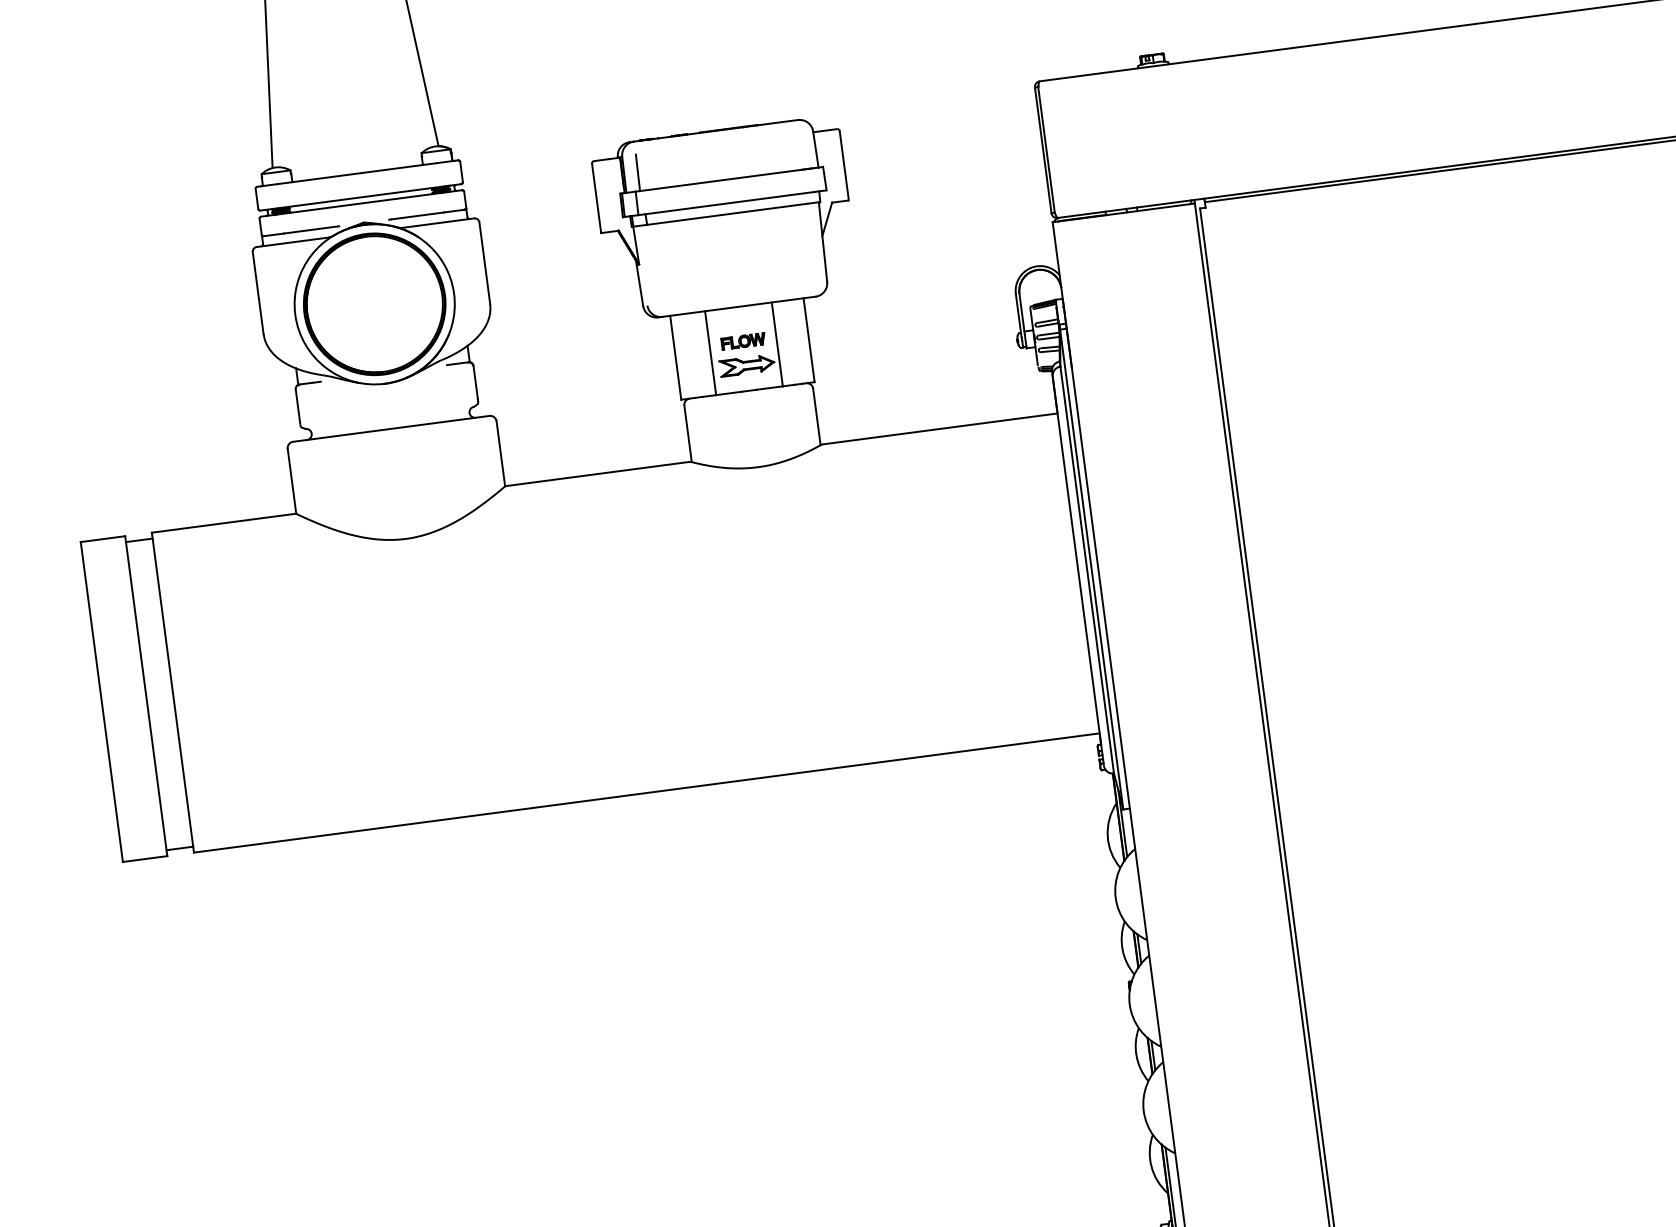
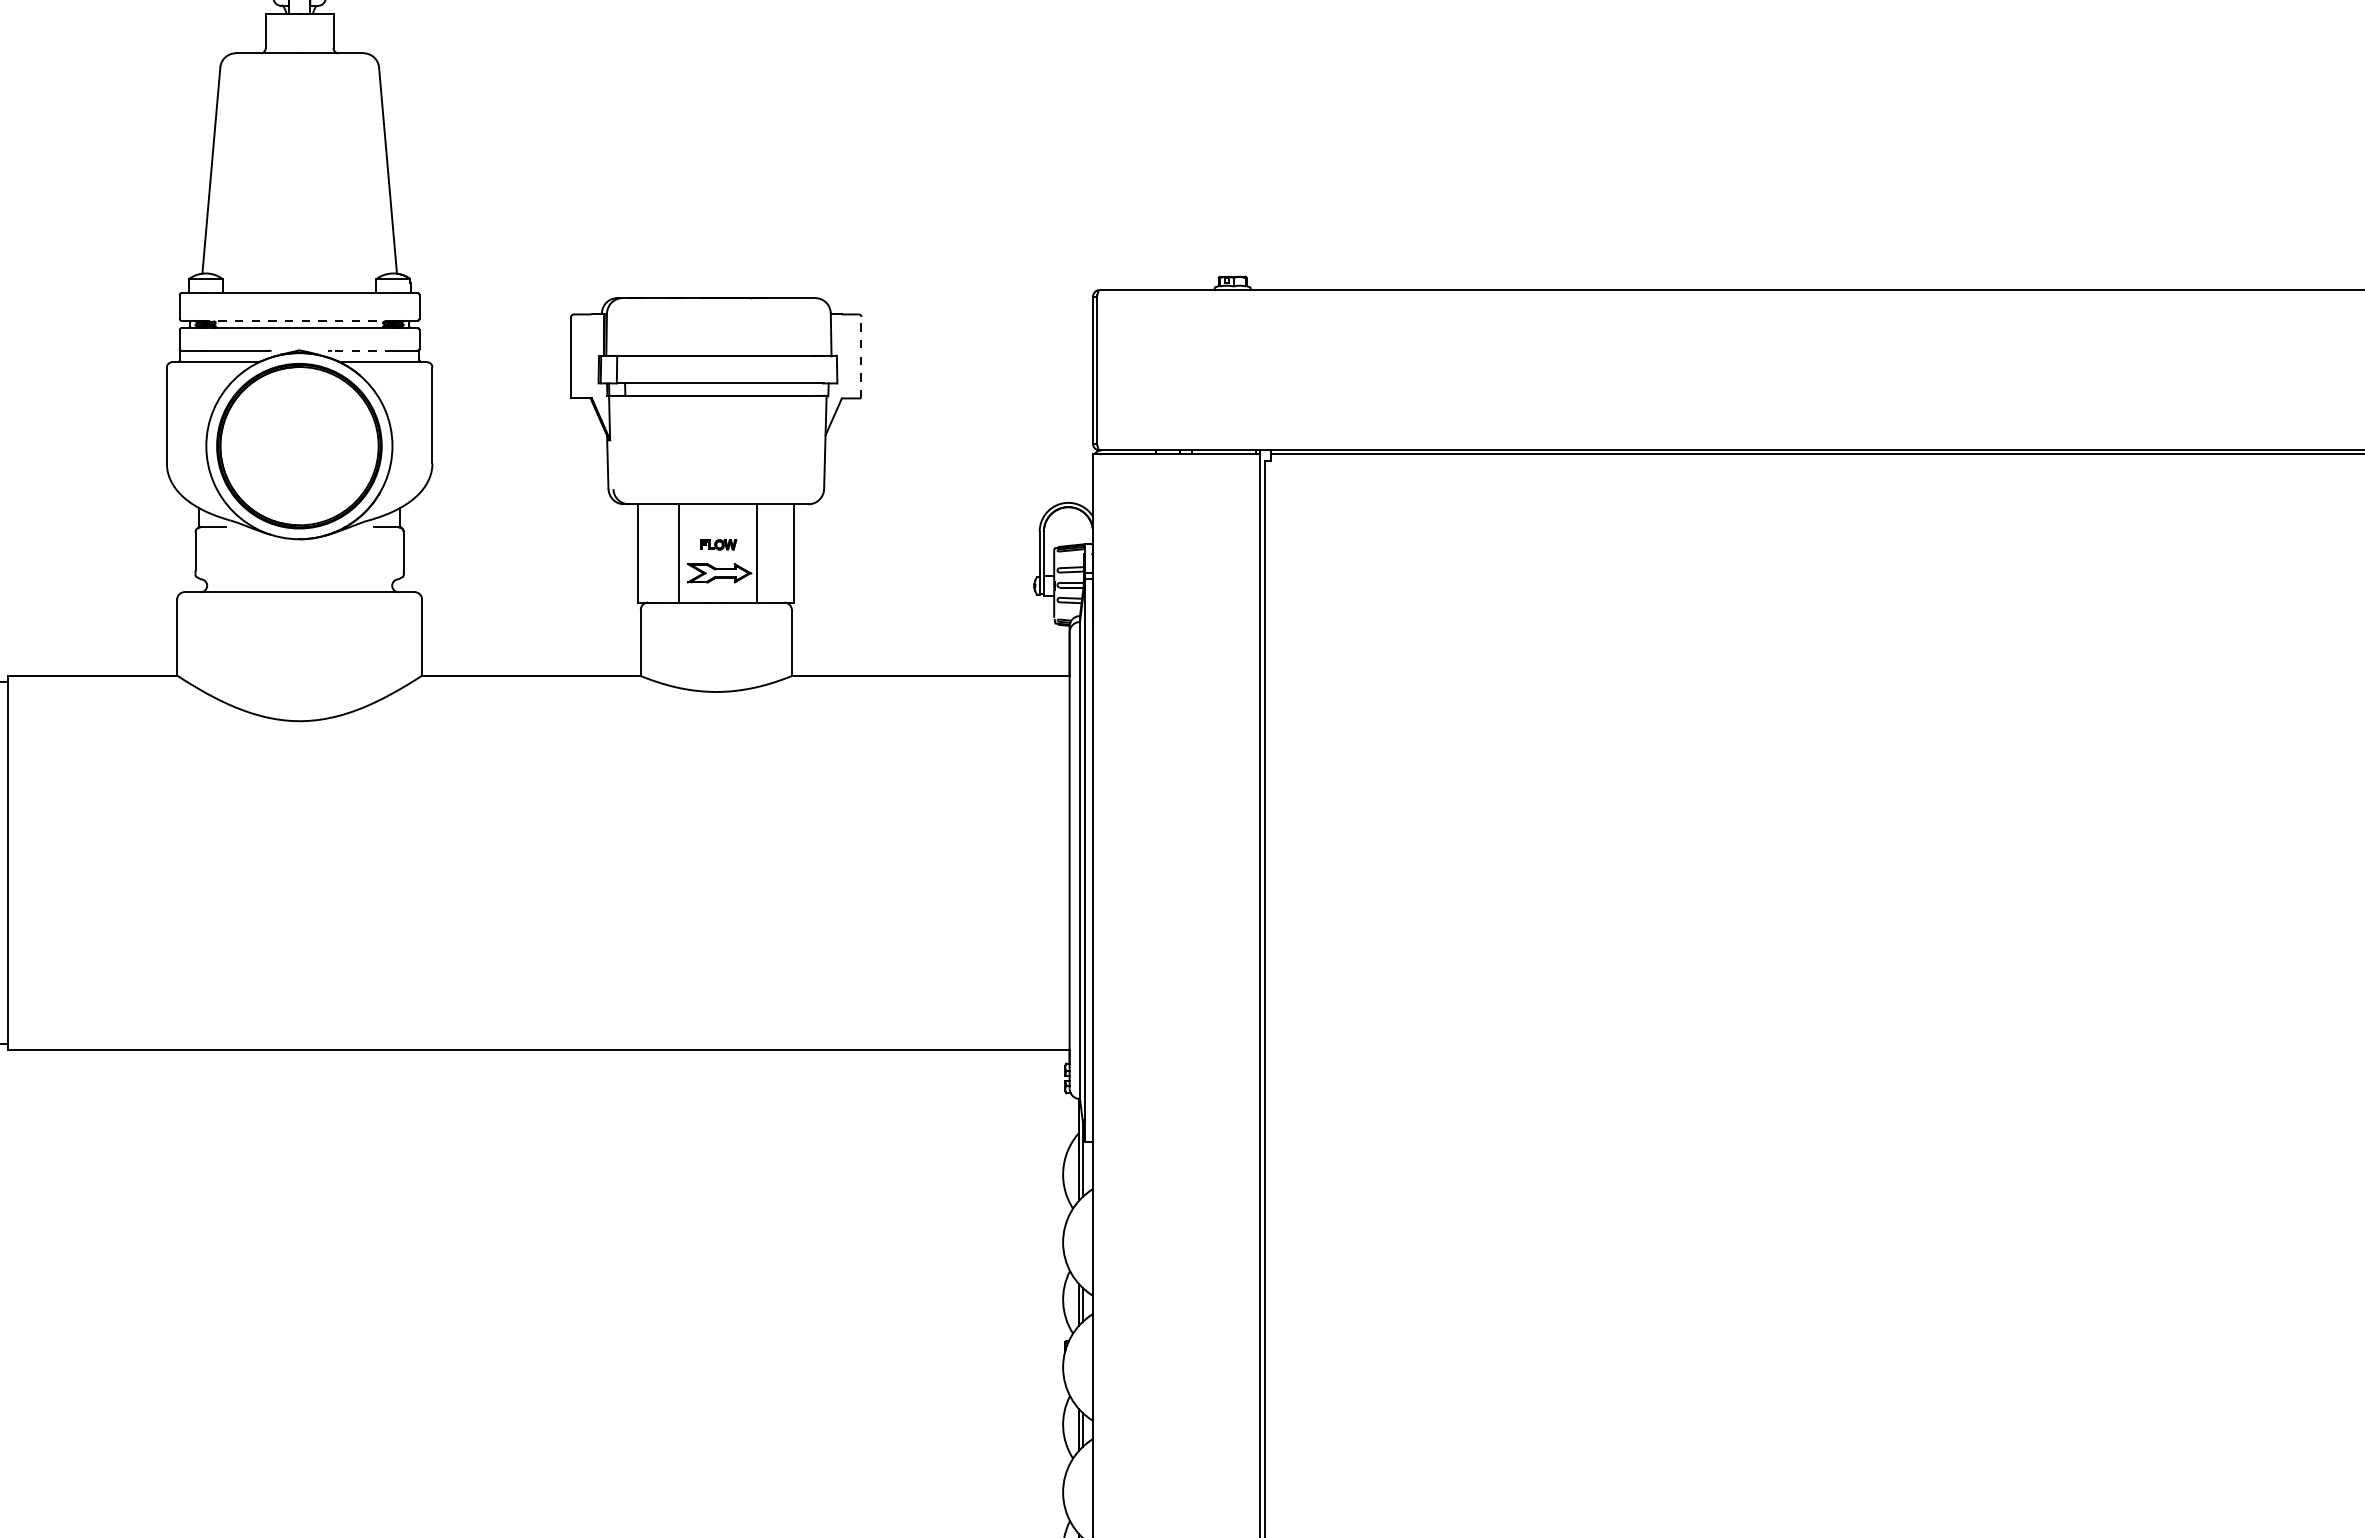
line: (844, 165) -> (861, 357), solid -> dashed
line: (637, 172) -> (622, 334), removed
line: (360, 197) -> (299, 320), solid -> dashed
line: (416, 215) -> (361, 350), solid -> dashed
part: (743, 341) -> (718, 544), size x0.7

